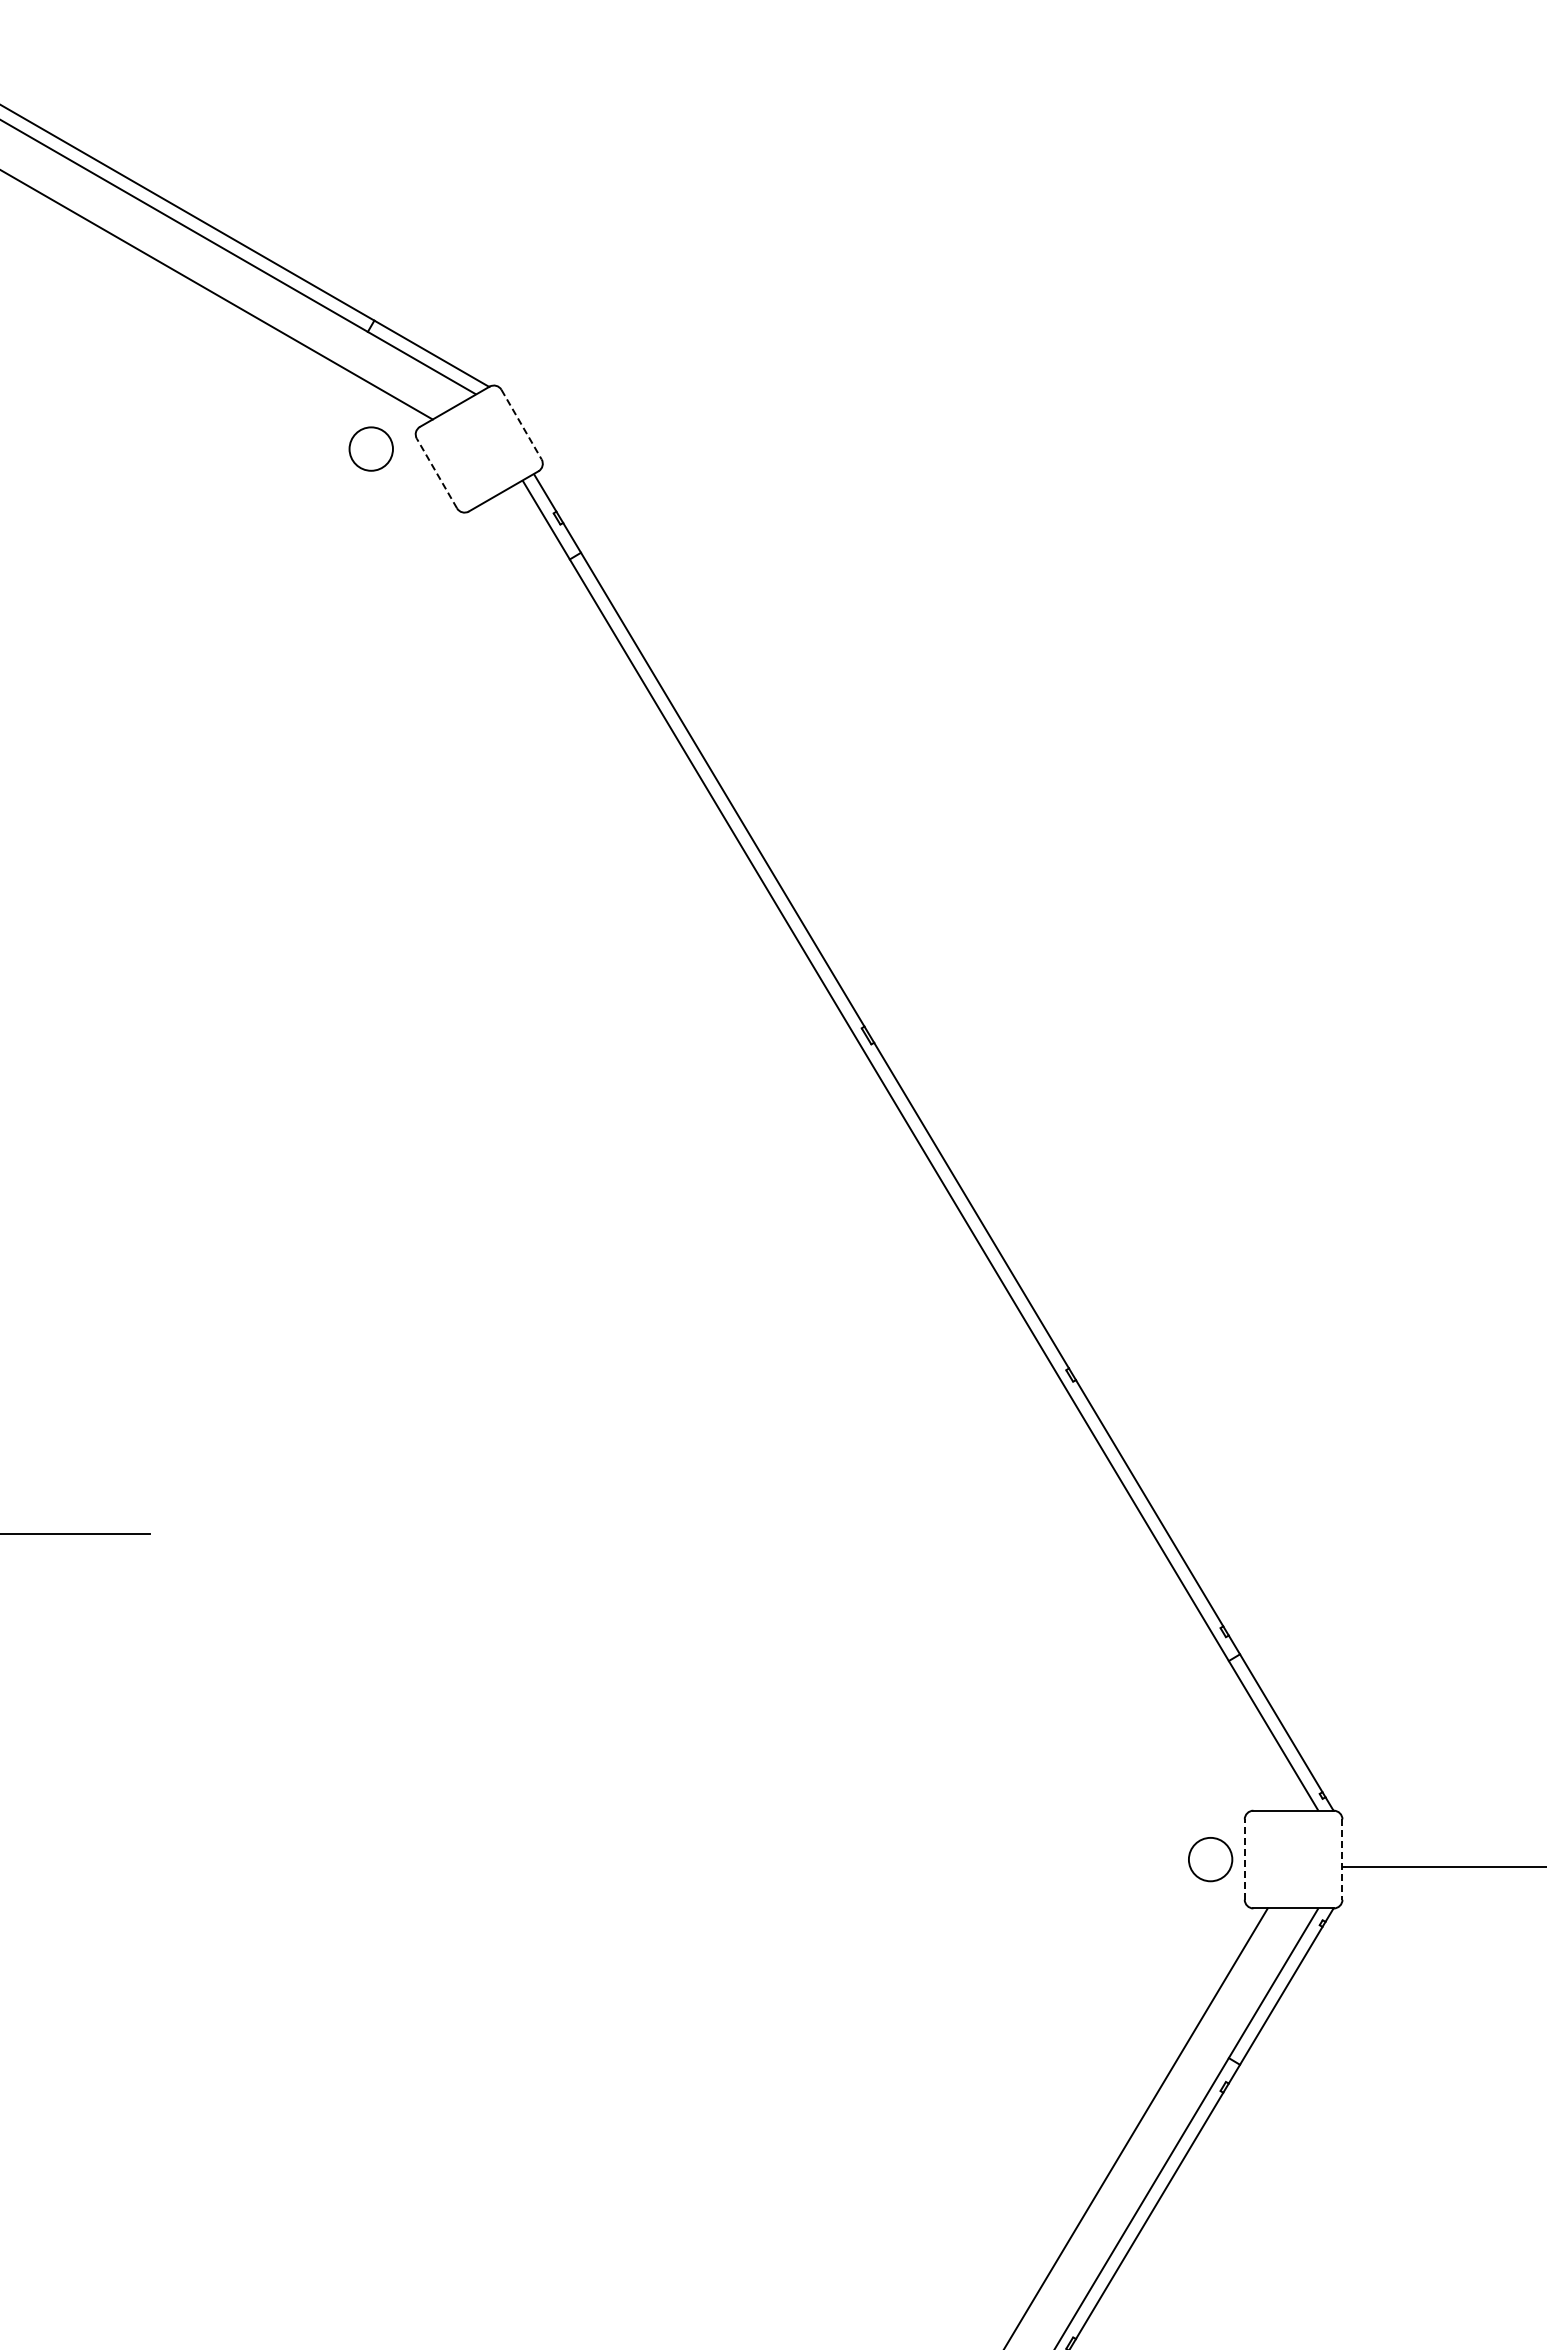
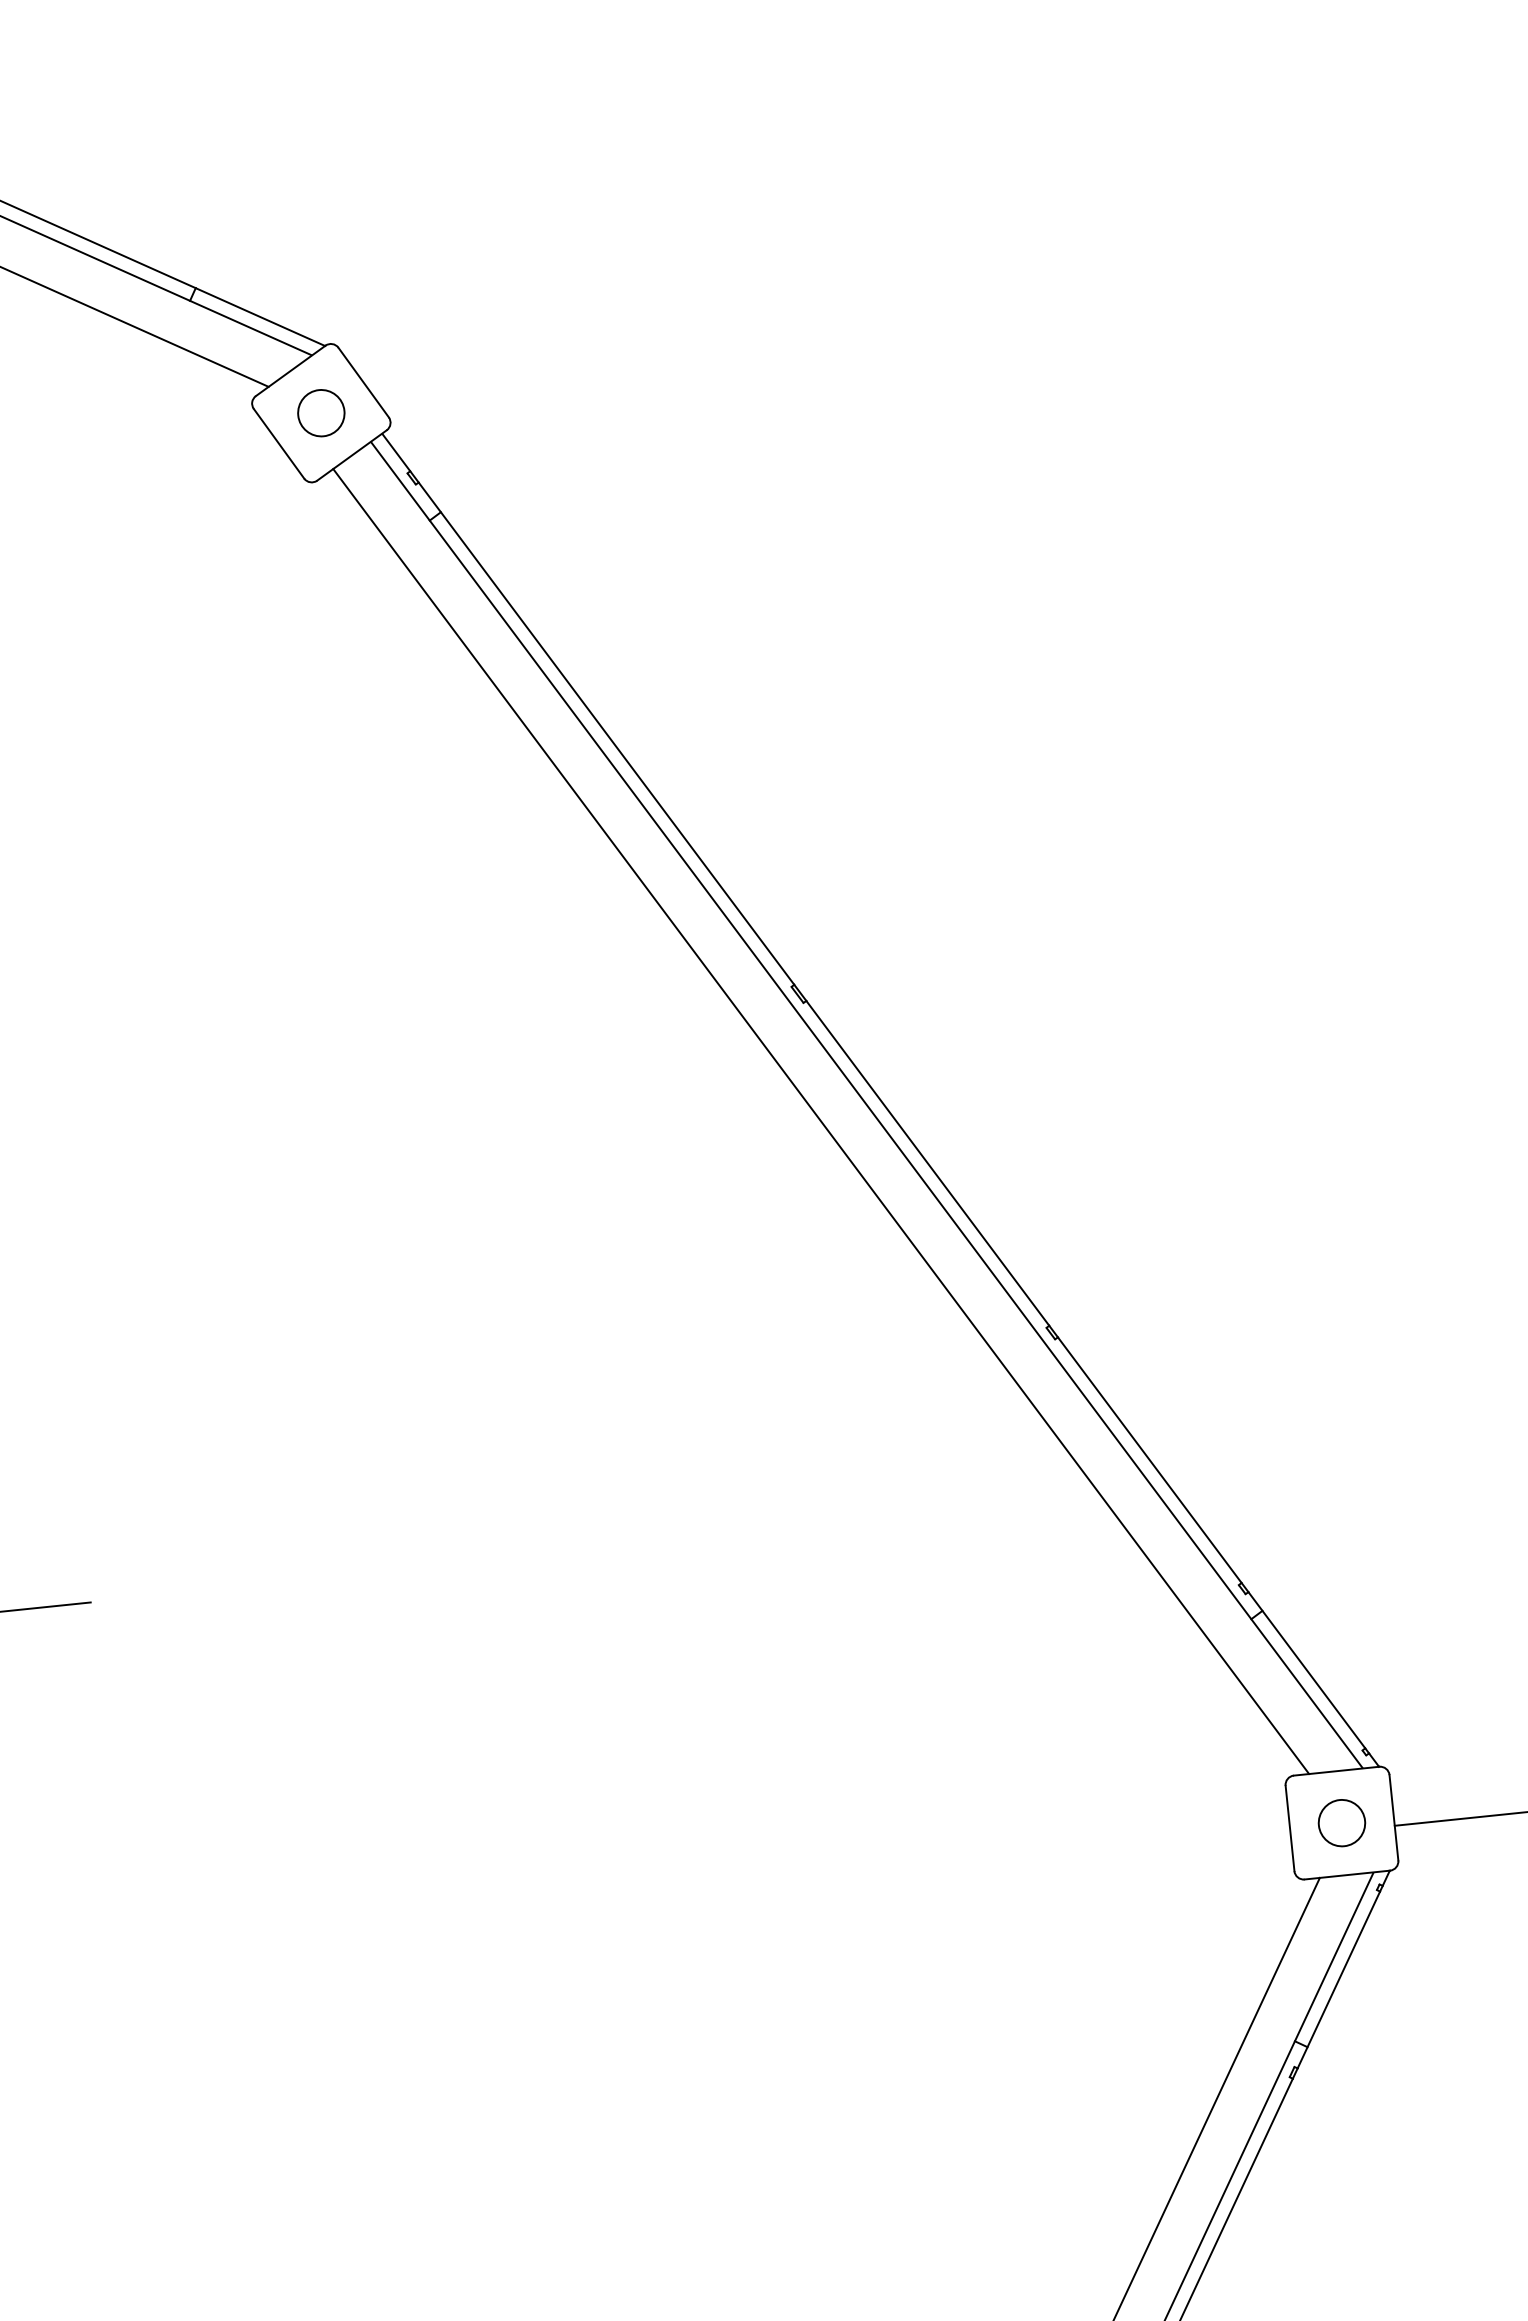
line: (521, 425) -> (363, 383), dashed -> solid
circle: (370, 448) -> (320, 412), moved
line: (436, 473) -> (278, 443), dashed -> solid
line: (875, 1156) -> (820, 1121), added
circle: (1210, 1859) -> (1341, 1823), moved
line: (1244, 1859) -> (1289, 1828), dashed -> solid
line: (1342, 1860) -> (1394, 1818), dashed -> solid

